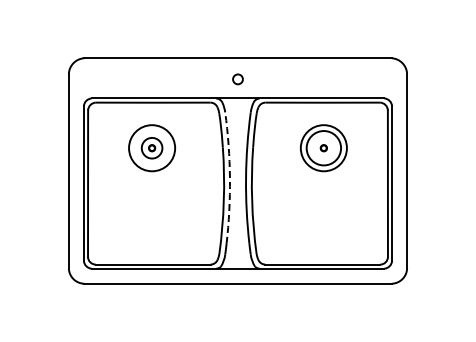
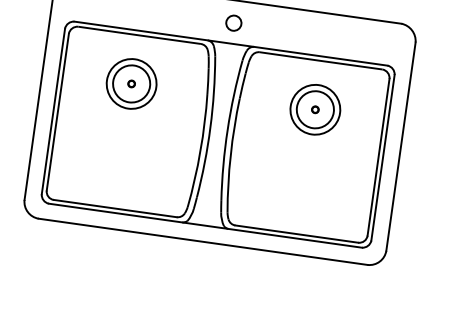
circle: (237, 79) -> (233, 23), size x1.43
circle: (151, 148) -> (130, 84), size x1.67
arc: (229, 178) -> (209, 127), dashed -> solid

